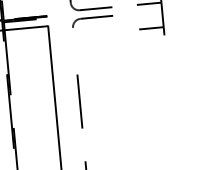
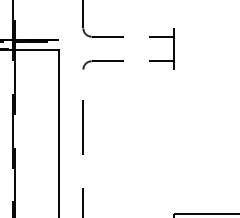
part: (91, 21) -> (102, 64), moved

